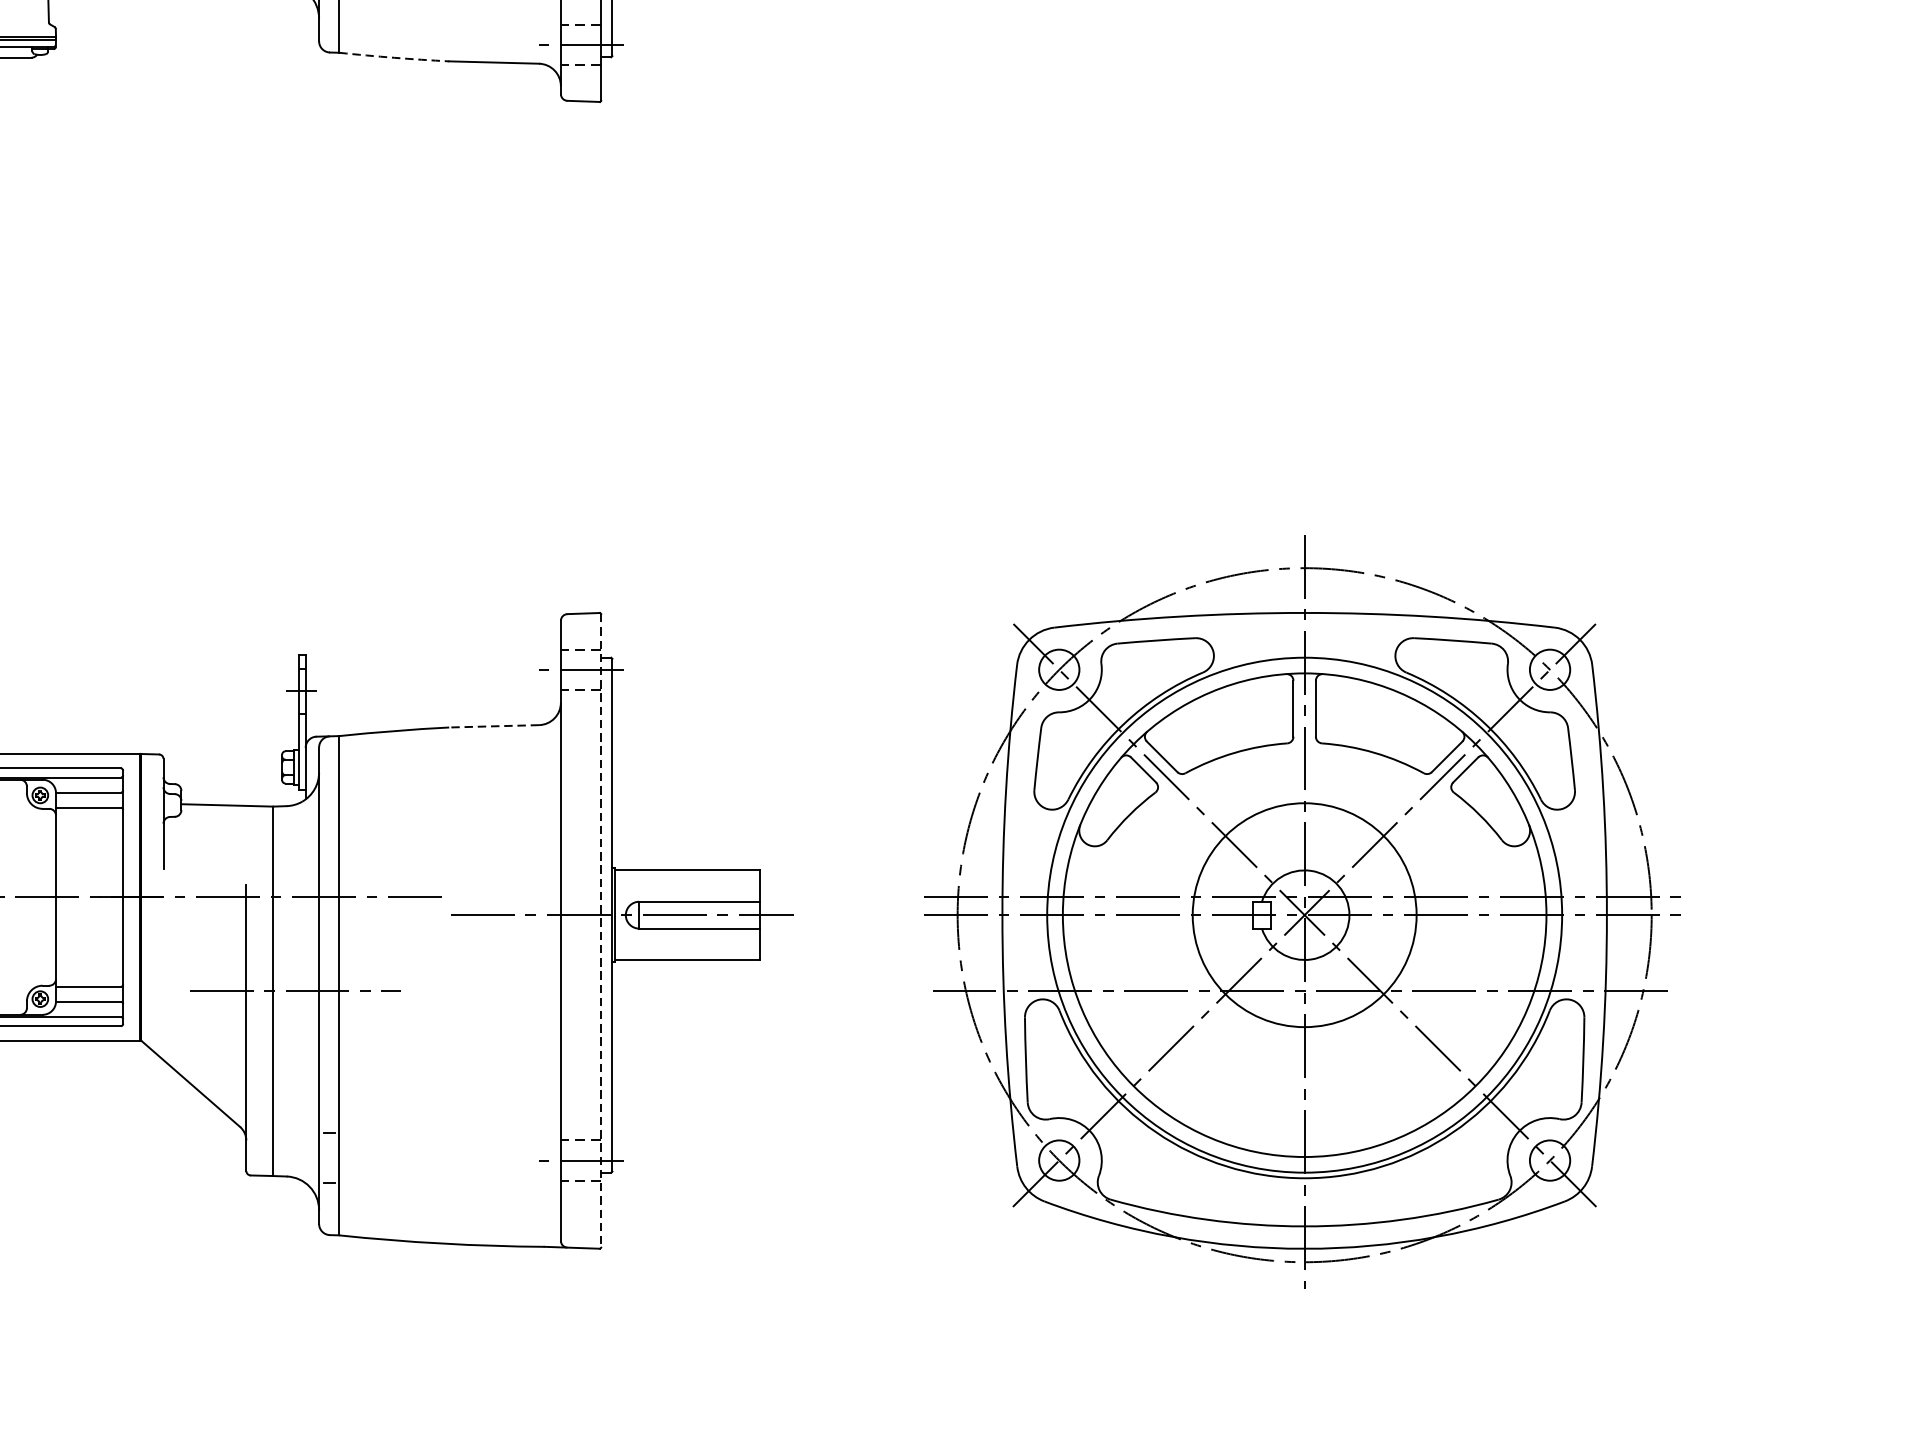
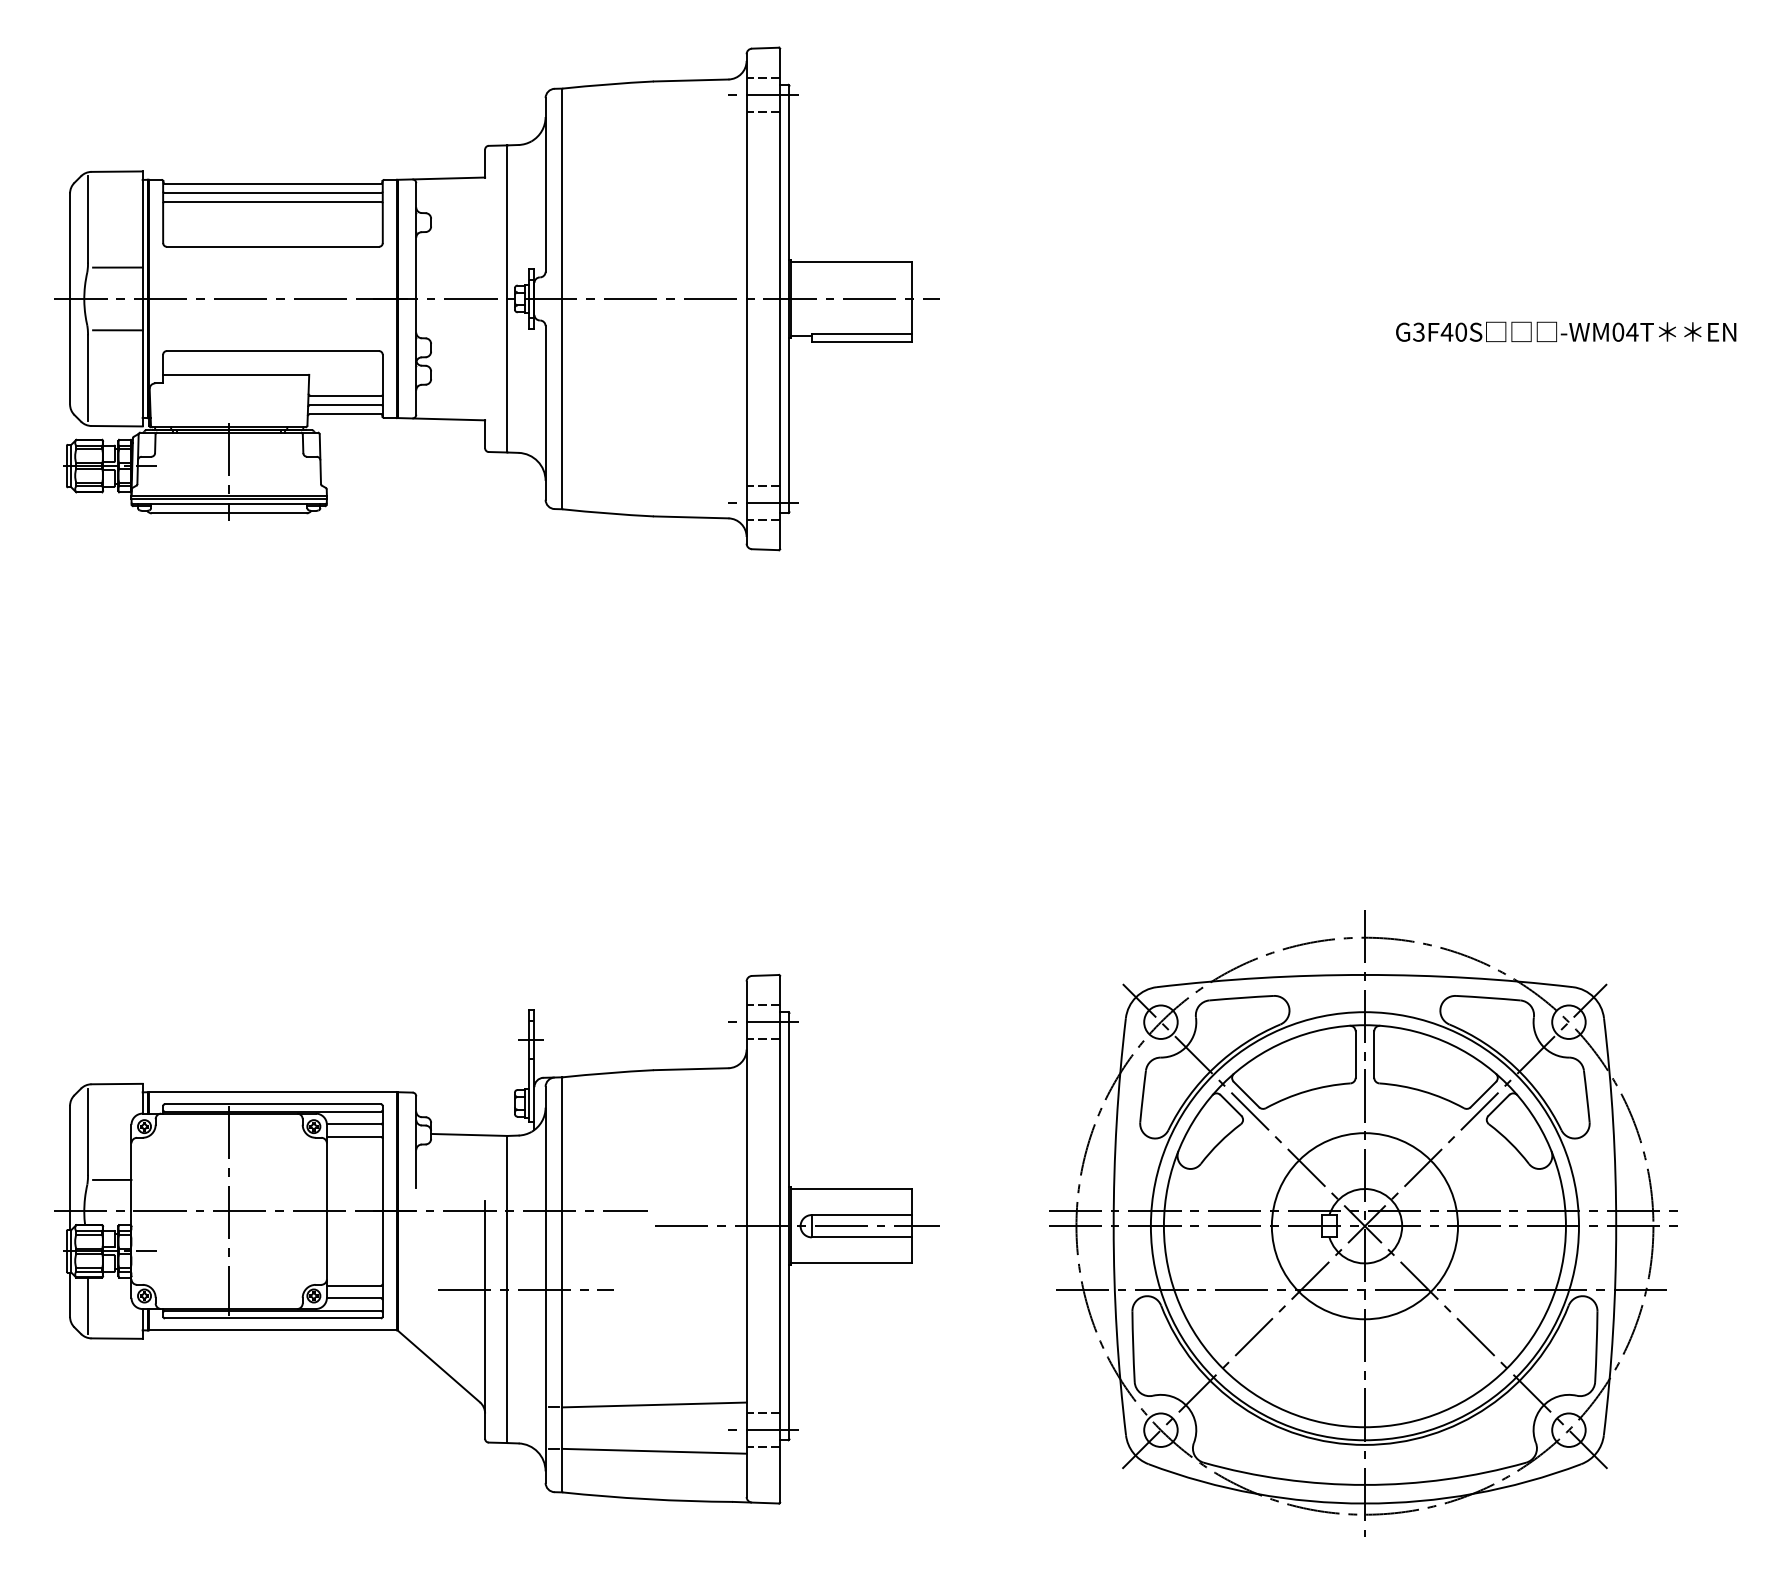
arc: (394, 57) -> (608, 513), dashed -> solid
line: (493, 726) -> (690, 1069), dashed -> solid
line: (601, 931) -> (780, 1239), dashed -> solid
line: (450, 1129) -> (654, 1404), added
line: (450, 1184) -> (654, 1450), added

